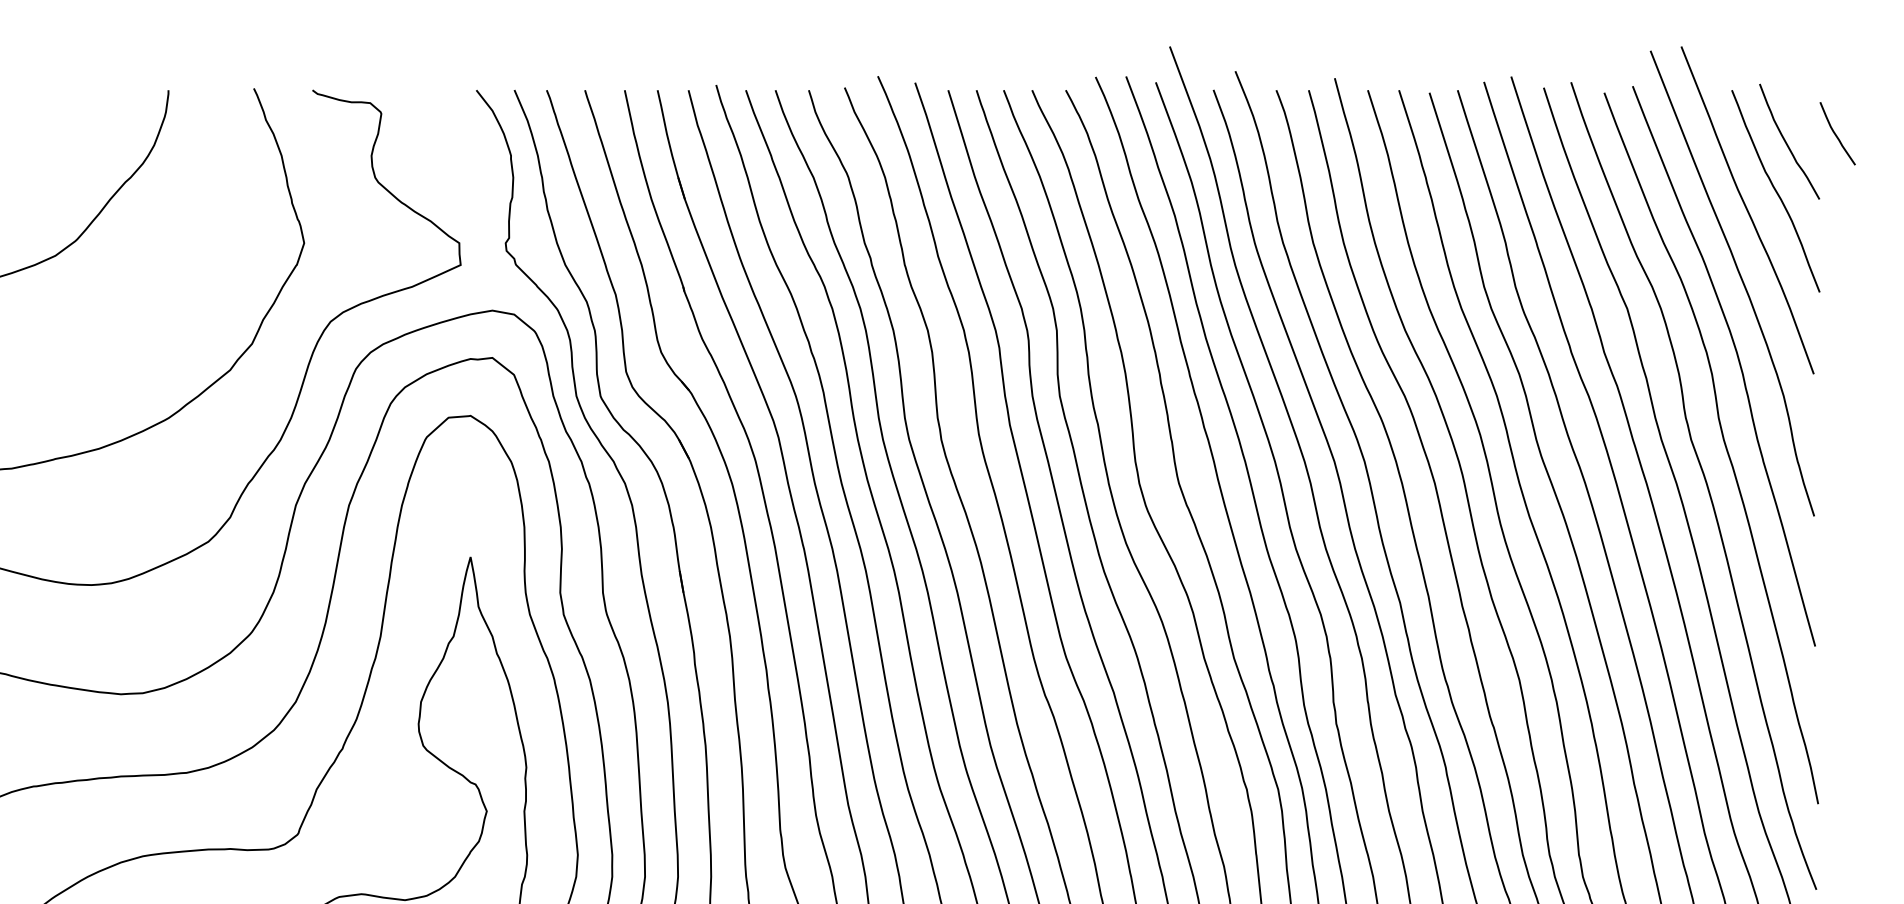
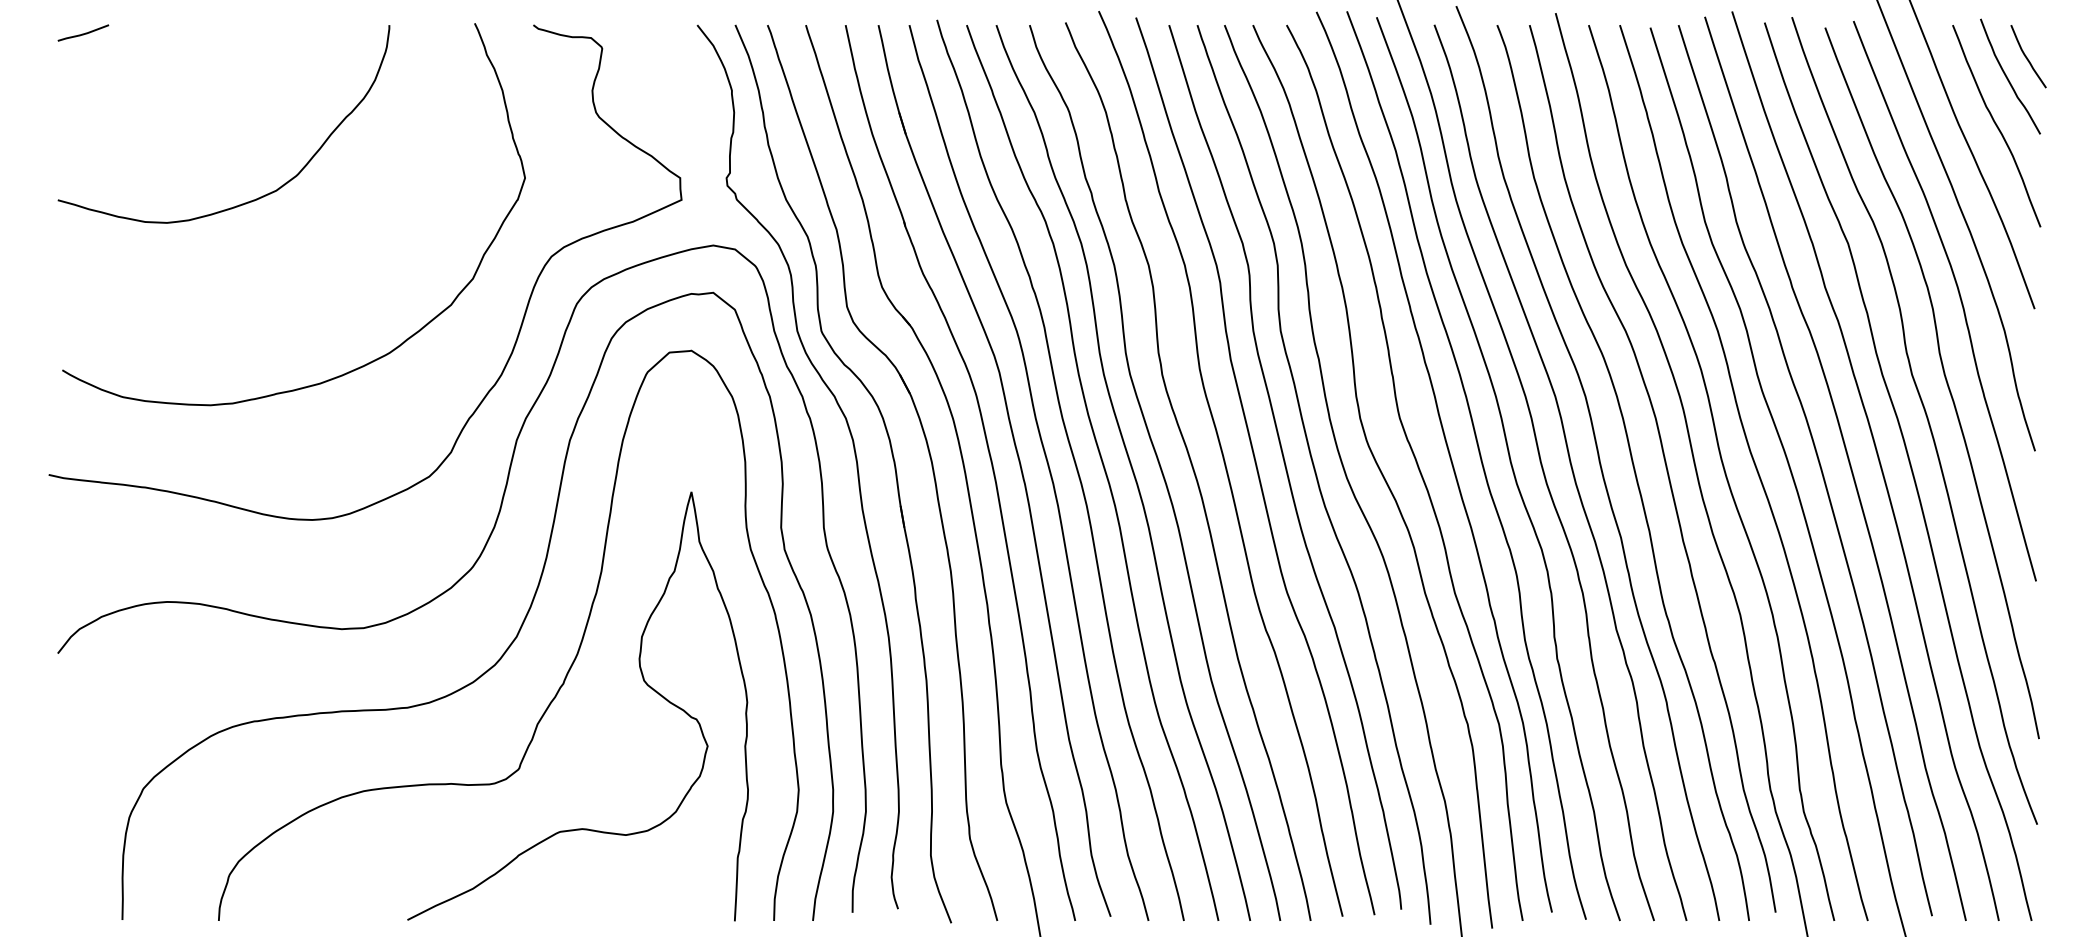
curve: (1836, 134) -> (2027, 57), moved

